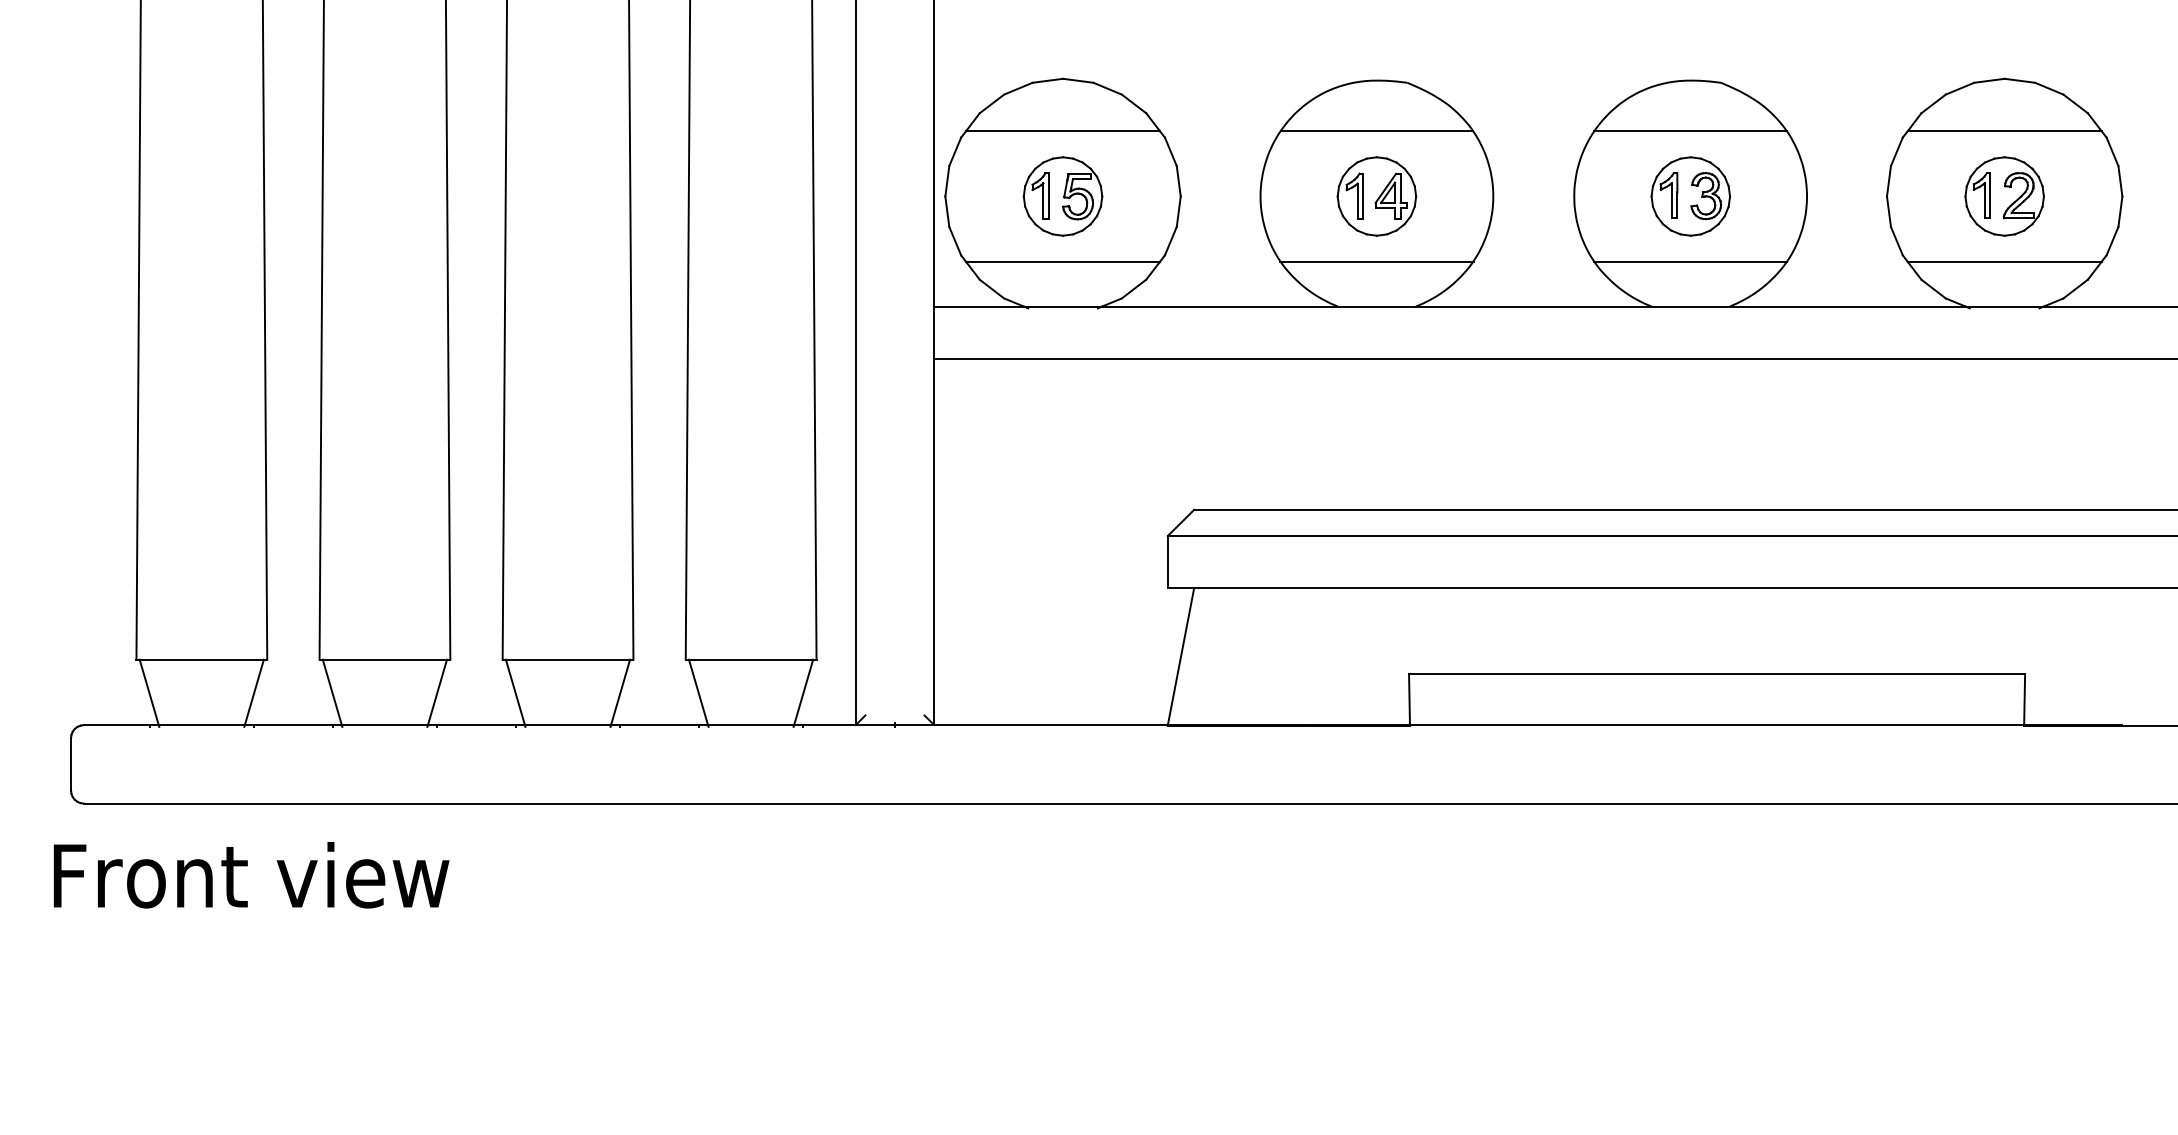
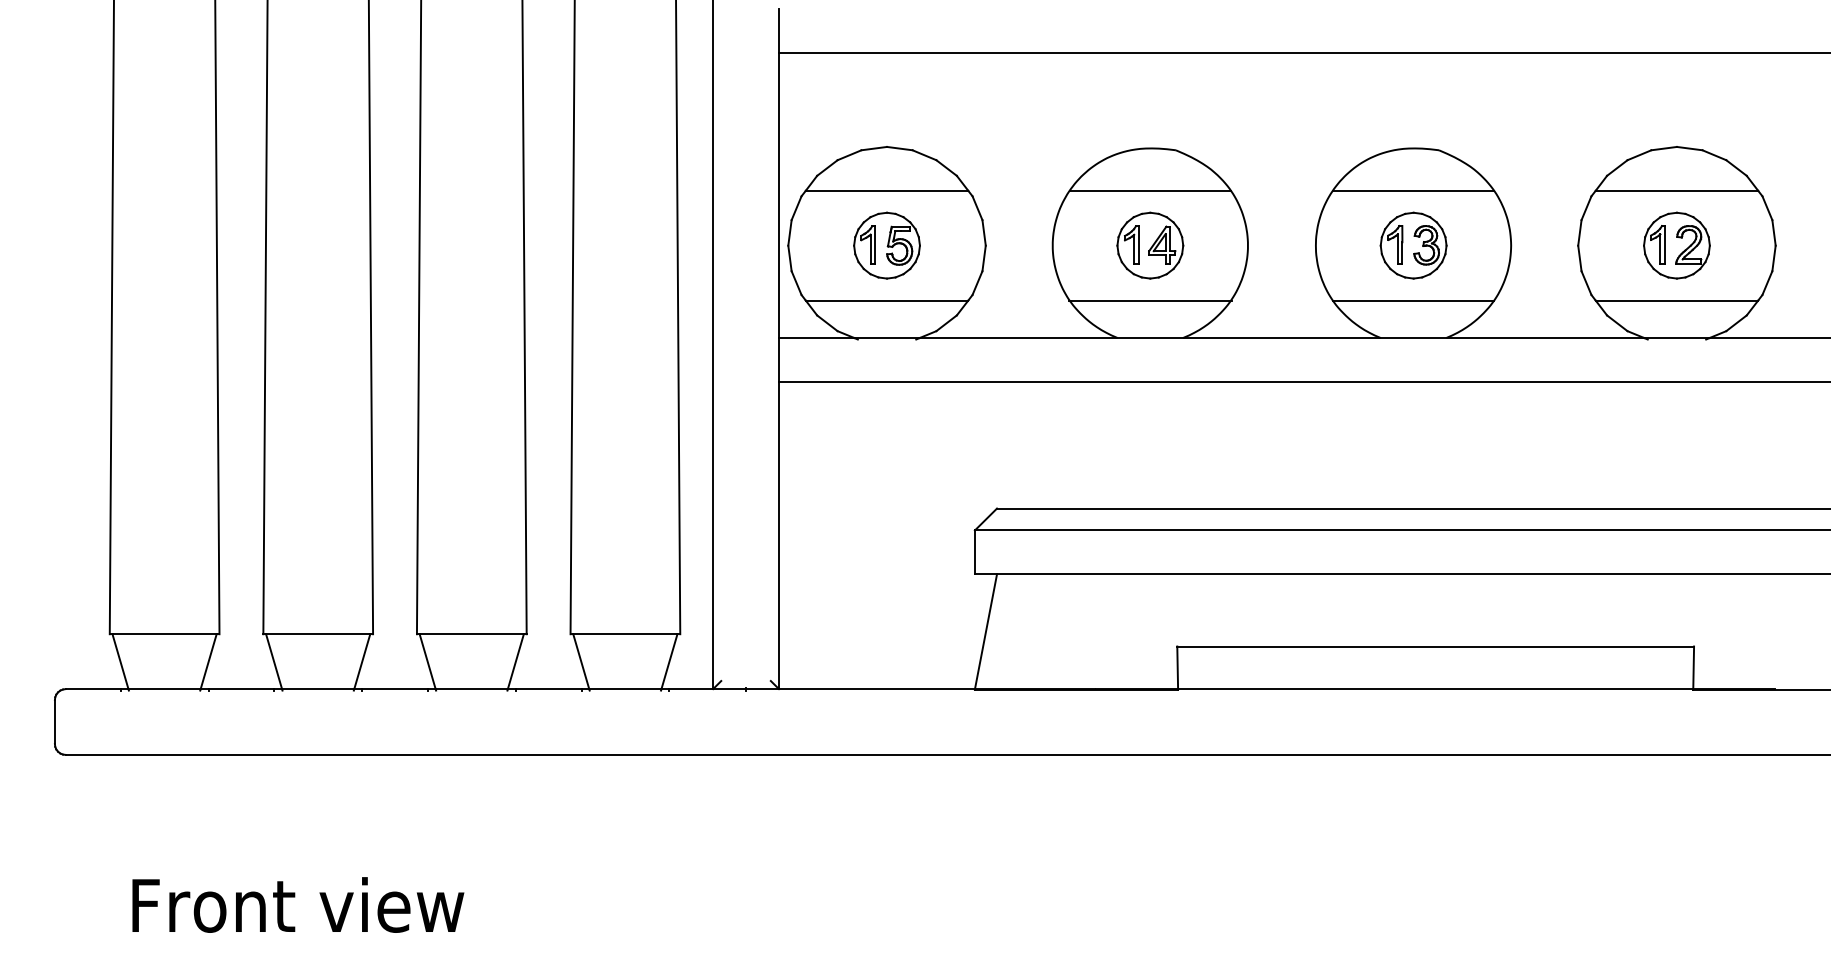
text: (251, 874) -> (298, 904), moved

